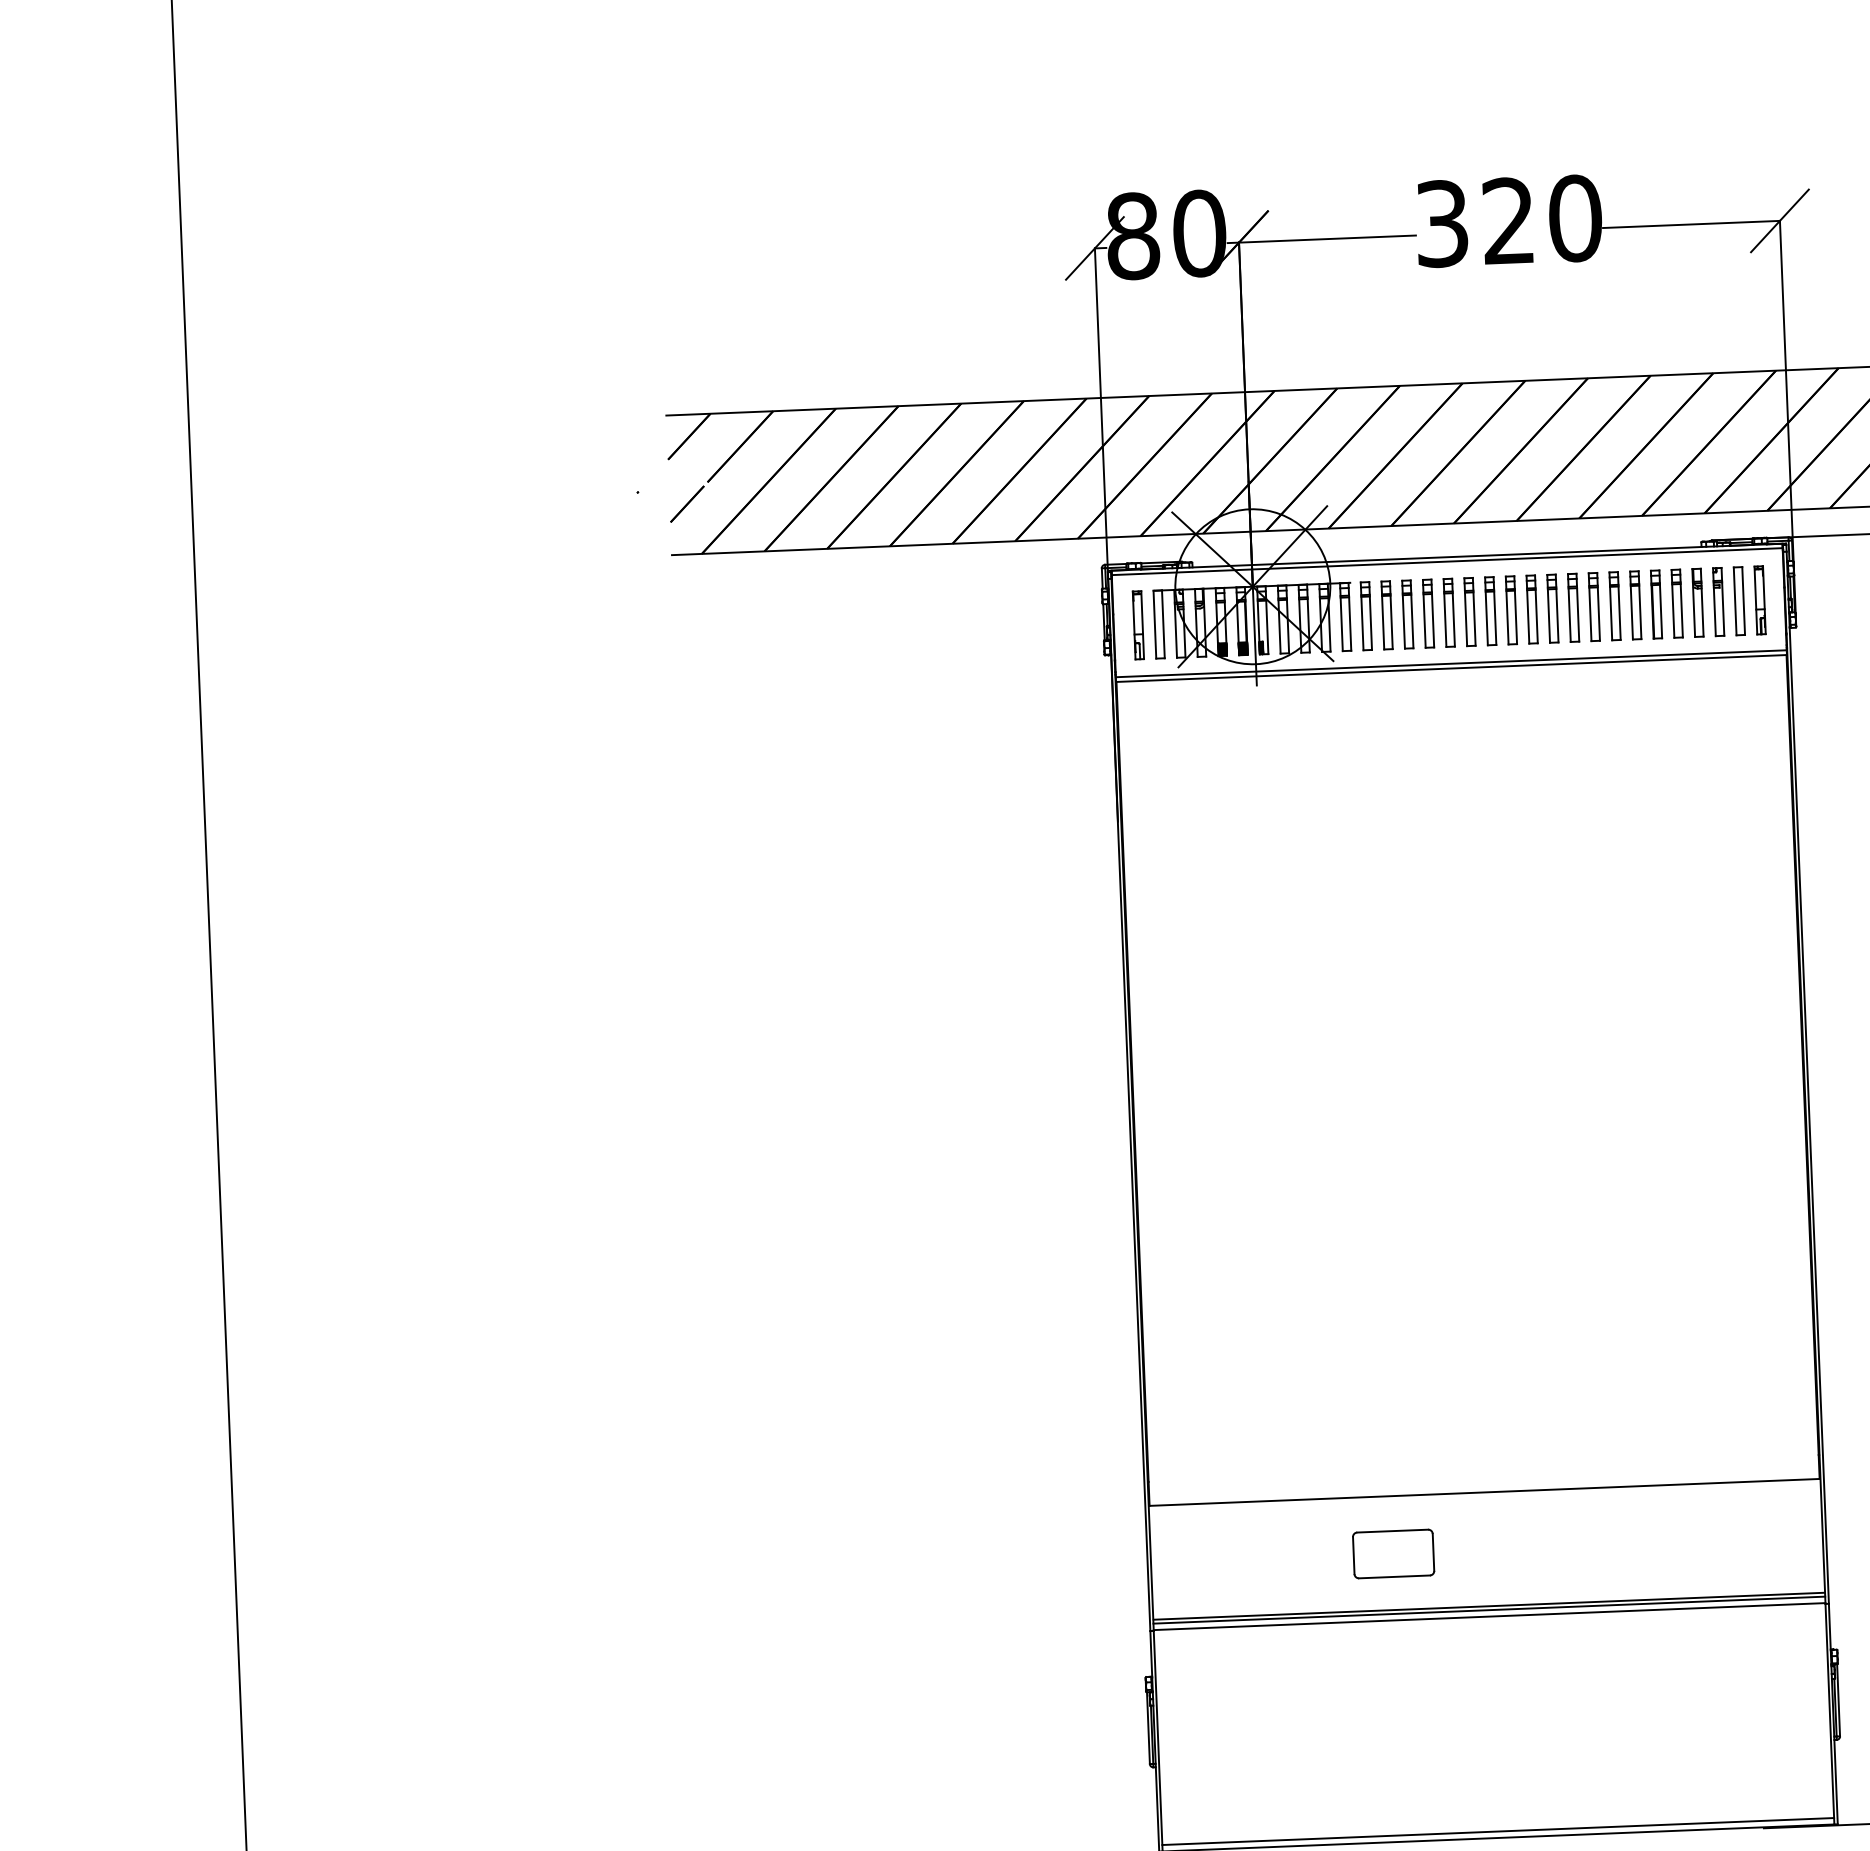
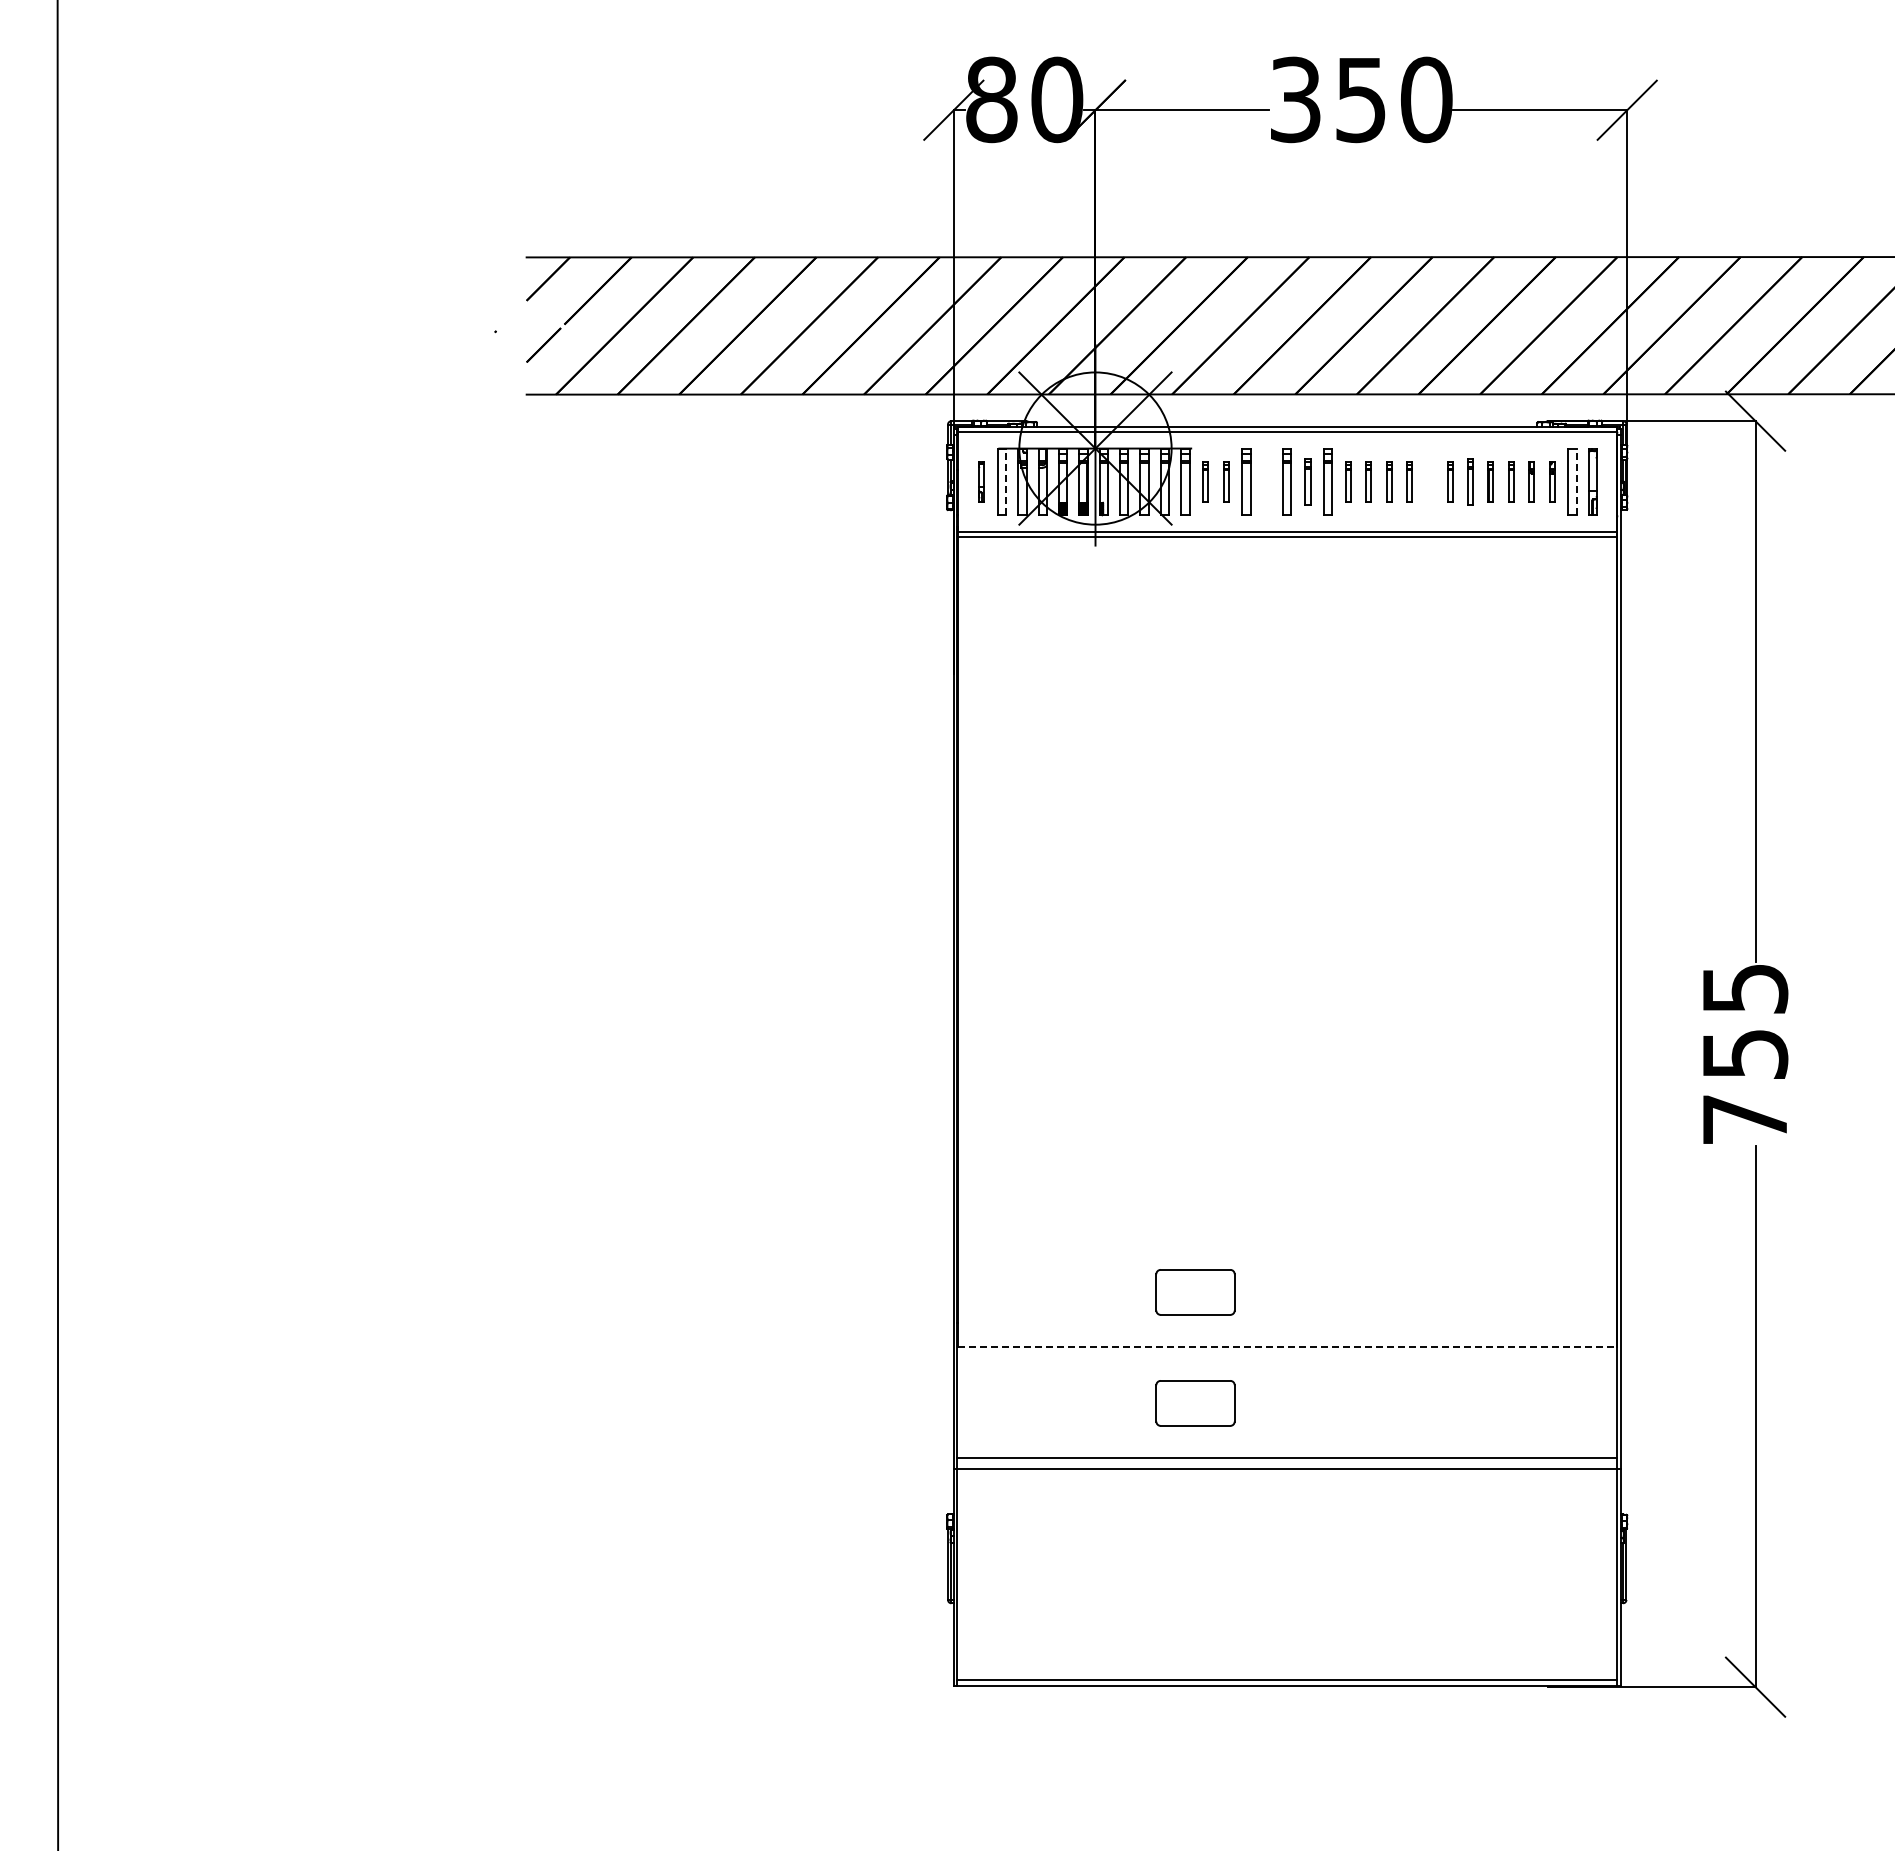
text: (1508, 220) -> (1360, 99), 320 -> 350
line: (1743, 600) -> (1576, 481), solid -> dashed
part: (1718, 601) -> (1551, 481), size x0.6
part: (1697, 602) -> (1531, 481), size x0.6
part: (1677, 603) -> (1511, 481), size x0.6
part: (1635, 604) -> (1470, 481), size x0.7
part: (1656, 604) -> (1490, 481), size x0.6
part: (1614, 605) -> (1449, 481), size x0.6
part: (1593, 606) -> (1429, 481), removed
part: (1573, 607) -> (1409, 481), size x0.6
part: (1552, 608) -> (1388, 481), size x0.6
part: (1511, 609) -> (1348, 481), size x0.6
part: (1531, 609) -> (1368, 481), size x0.6
part: (1469, 611) -> (1307, 481), size x0.7
part: (1428, 613) -> (1266, 481), removed
part: (1386, 614) -> (1225, 481), size x0.6
part: (1366, 615) -> (1205, 481), size x0.6
line: (1163, 623) -> (1006, 481), solid -> dashed
part: (1138, 624) -> (981, 481), size x0.6
part: (1389, 1441) -> (1195, 1292), added
line: (1484, 1492) -> (1287, 1346), solid -> dashed
line: (1489, 1610) -> (1287, 1462), removed

